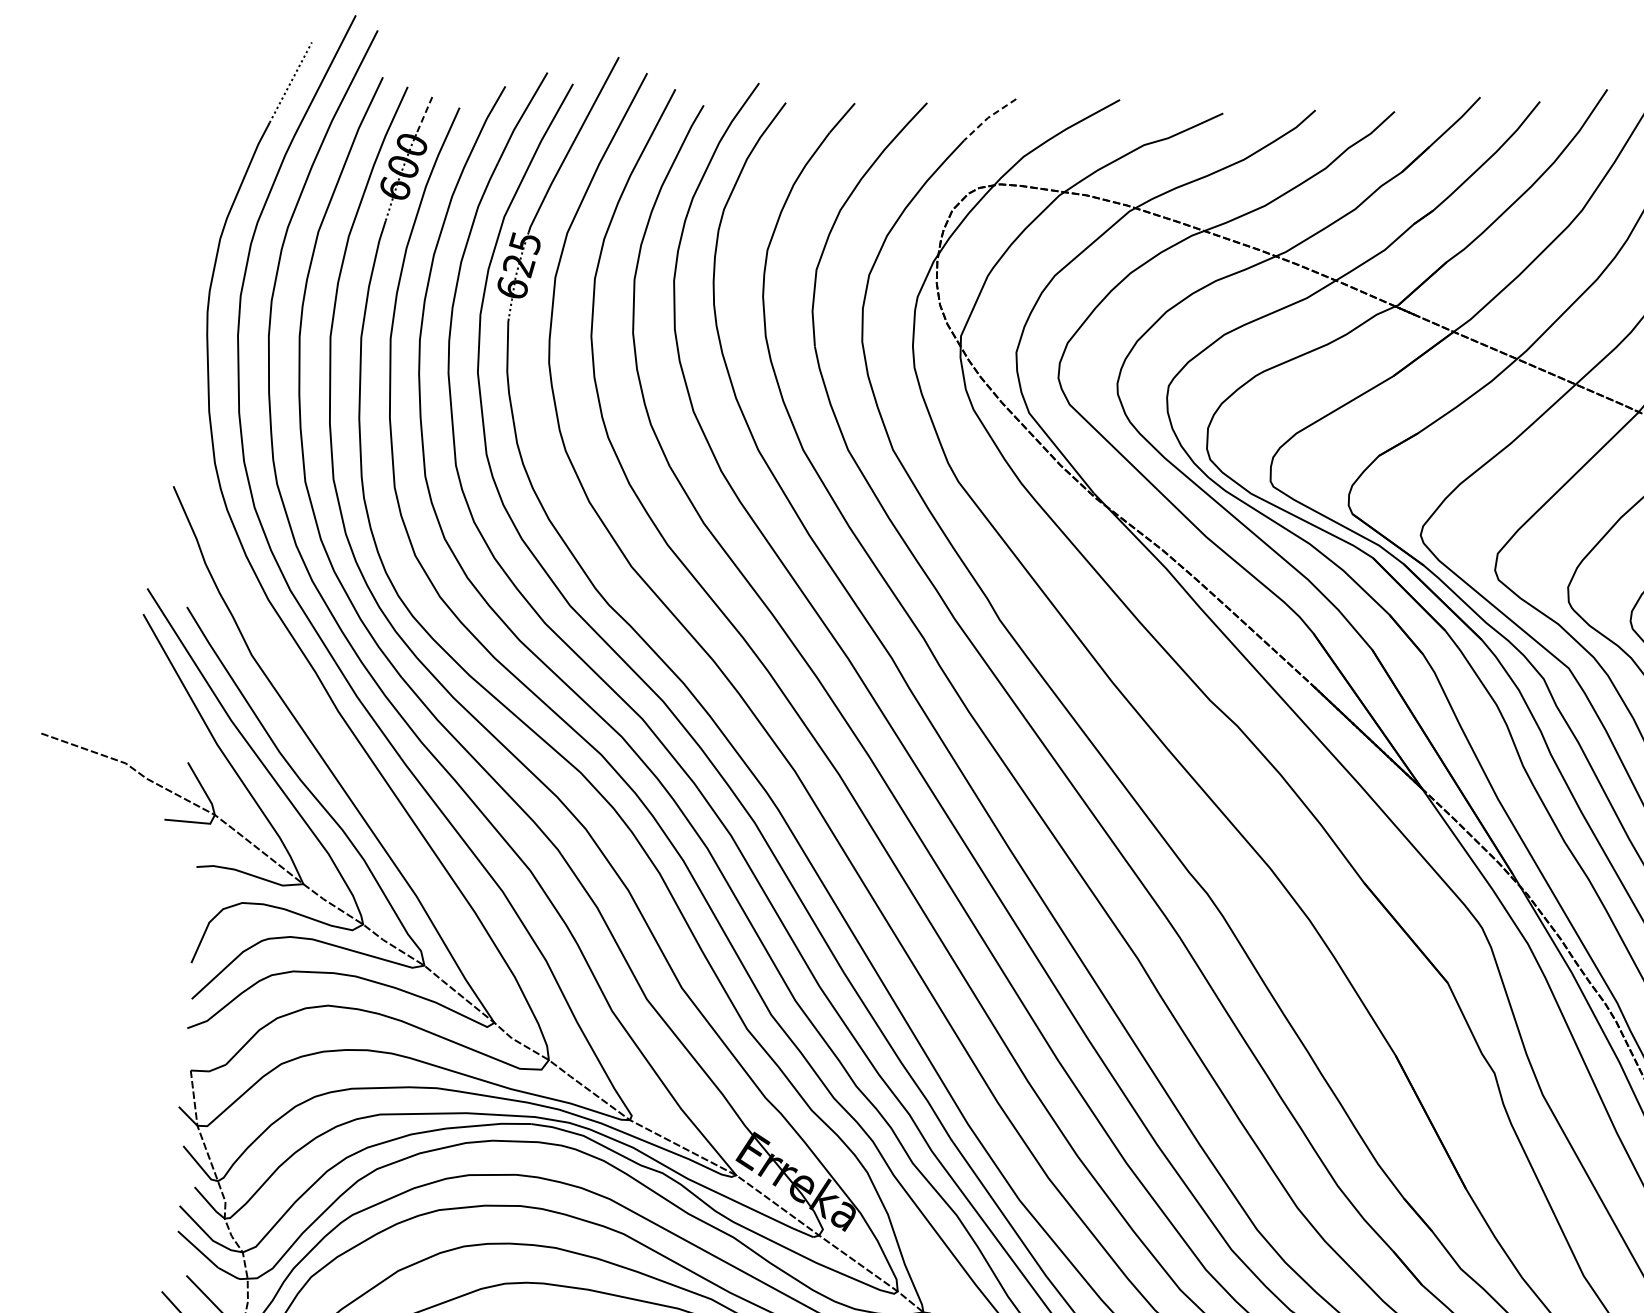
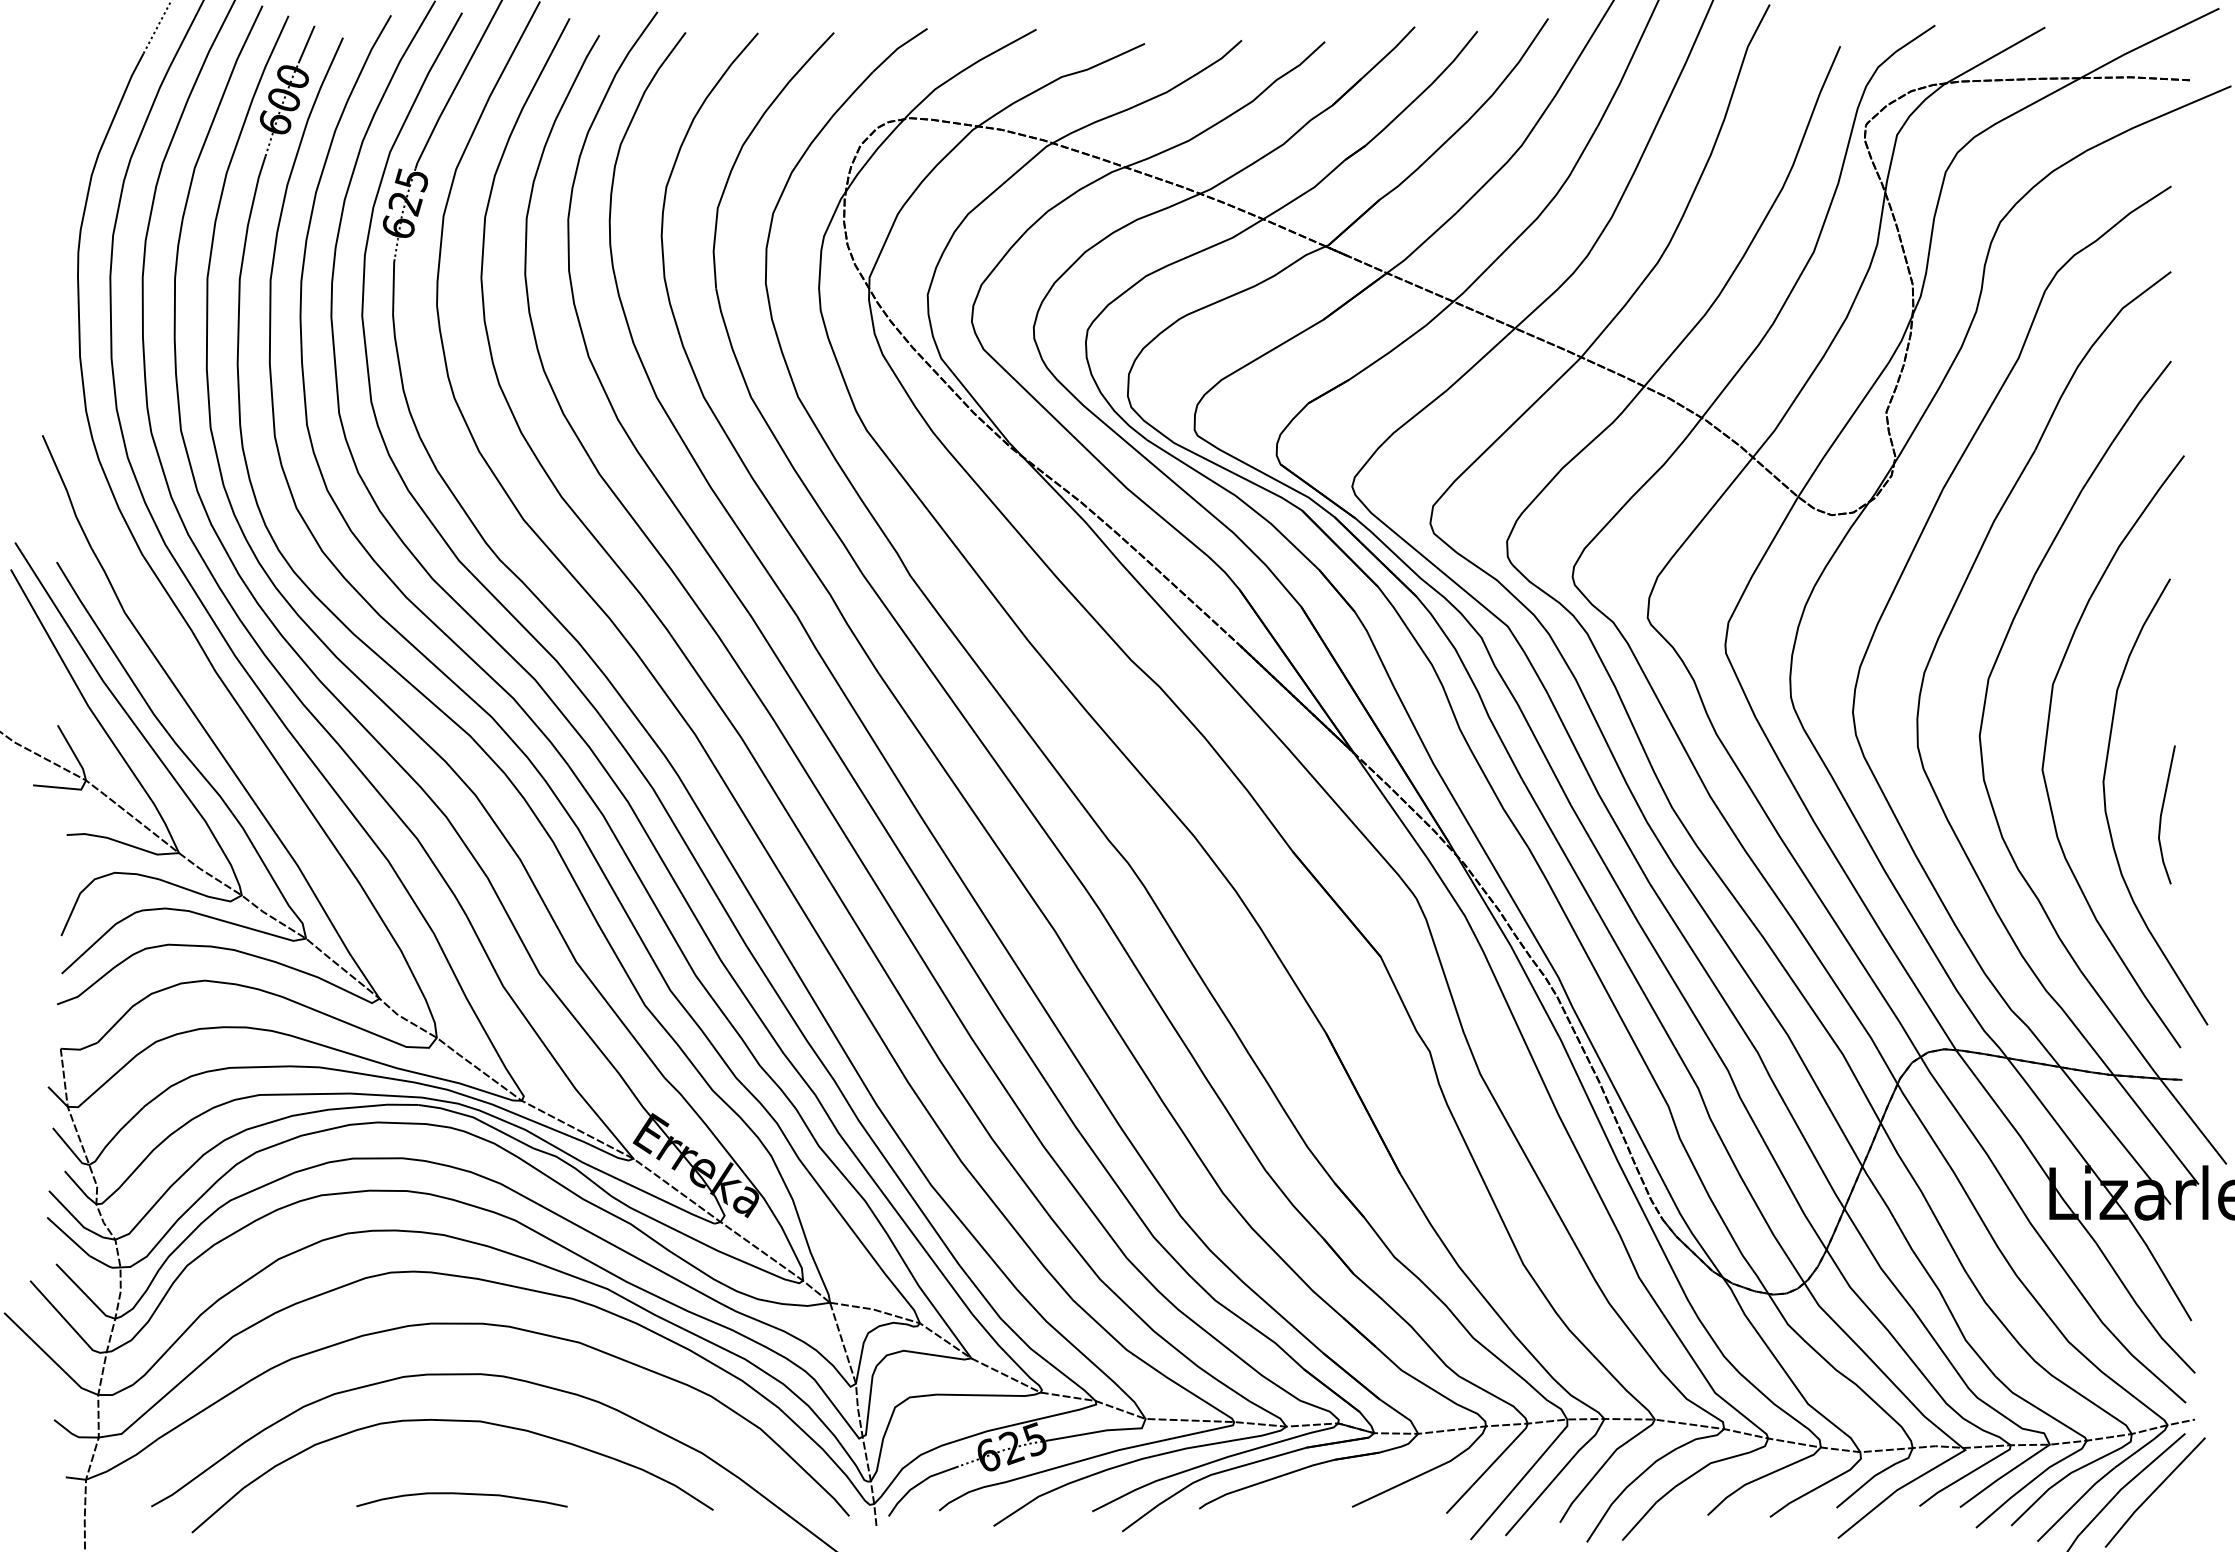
line: (424, 114) -> (306, 44), dashed -> solid
line: (987, 117) -> (897, 48), dashed -> solid

